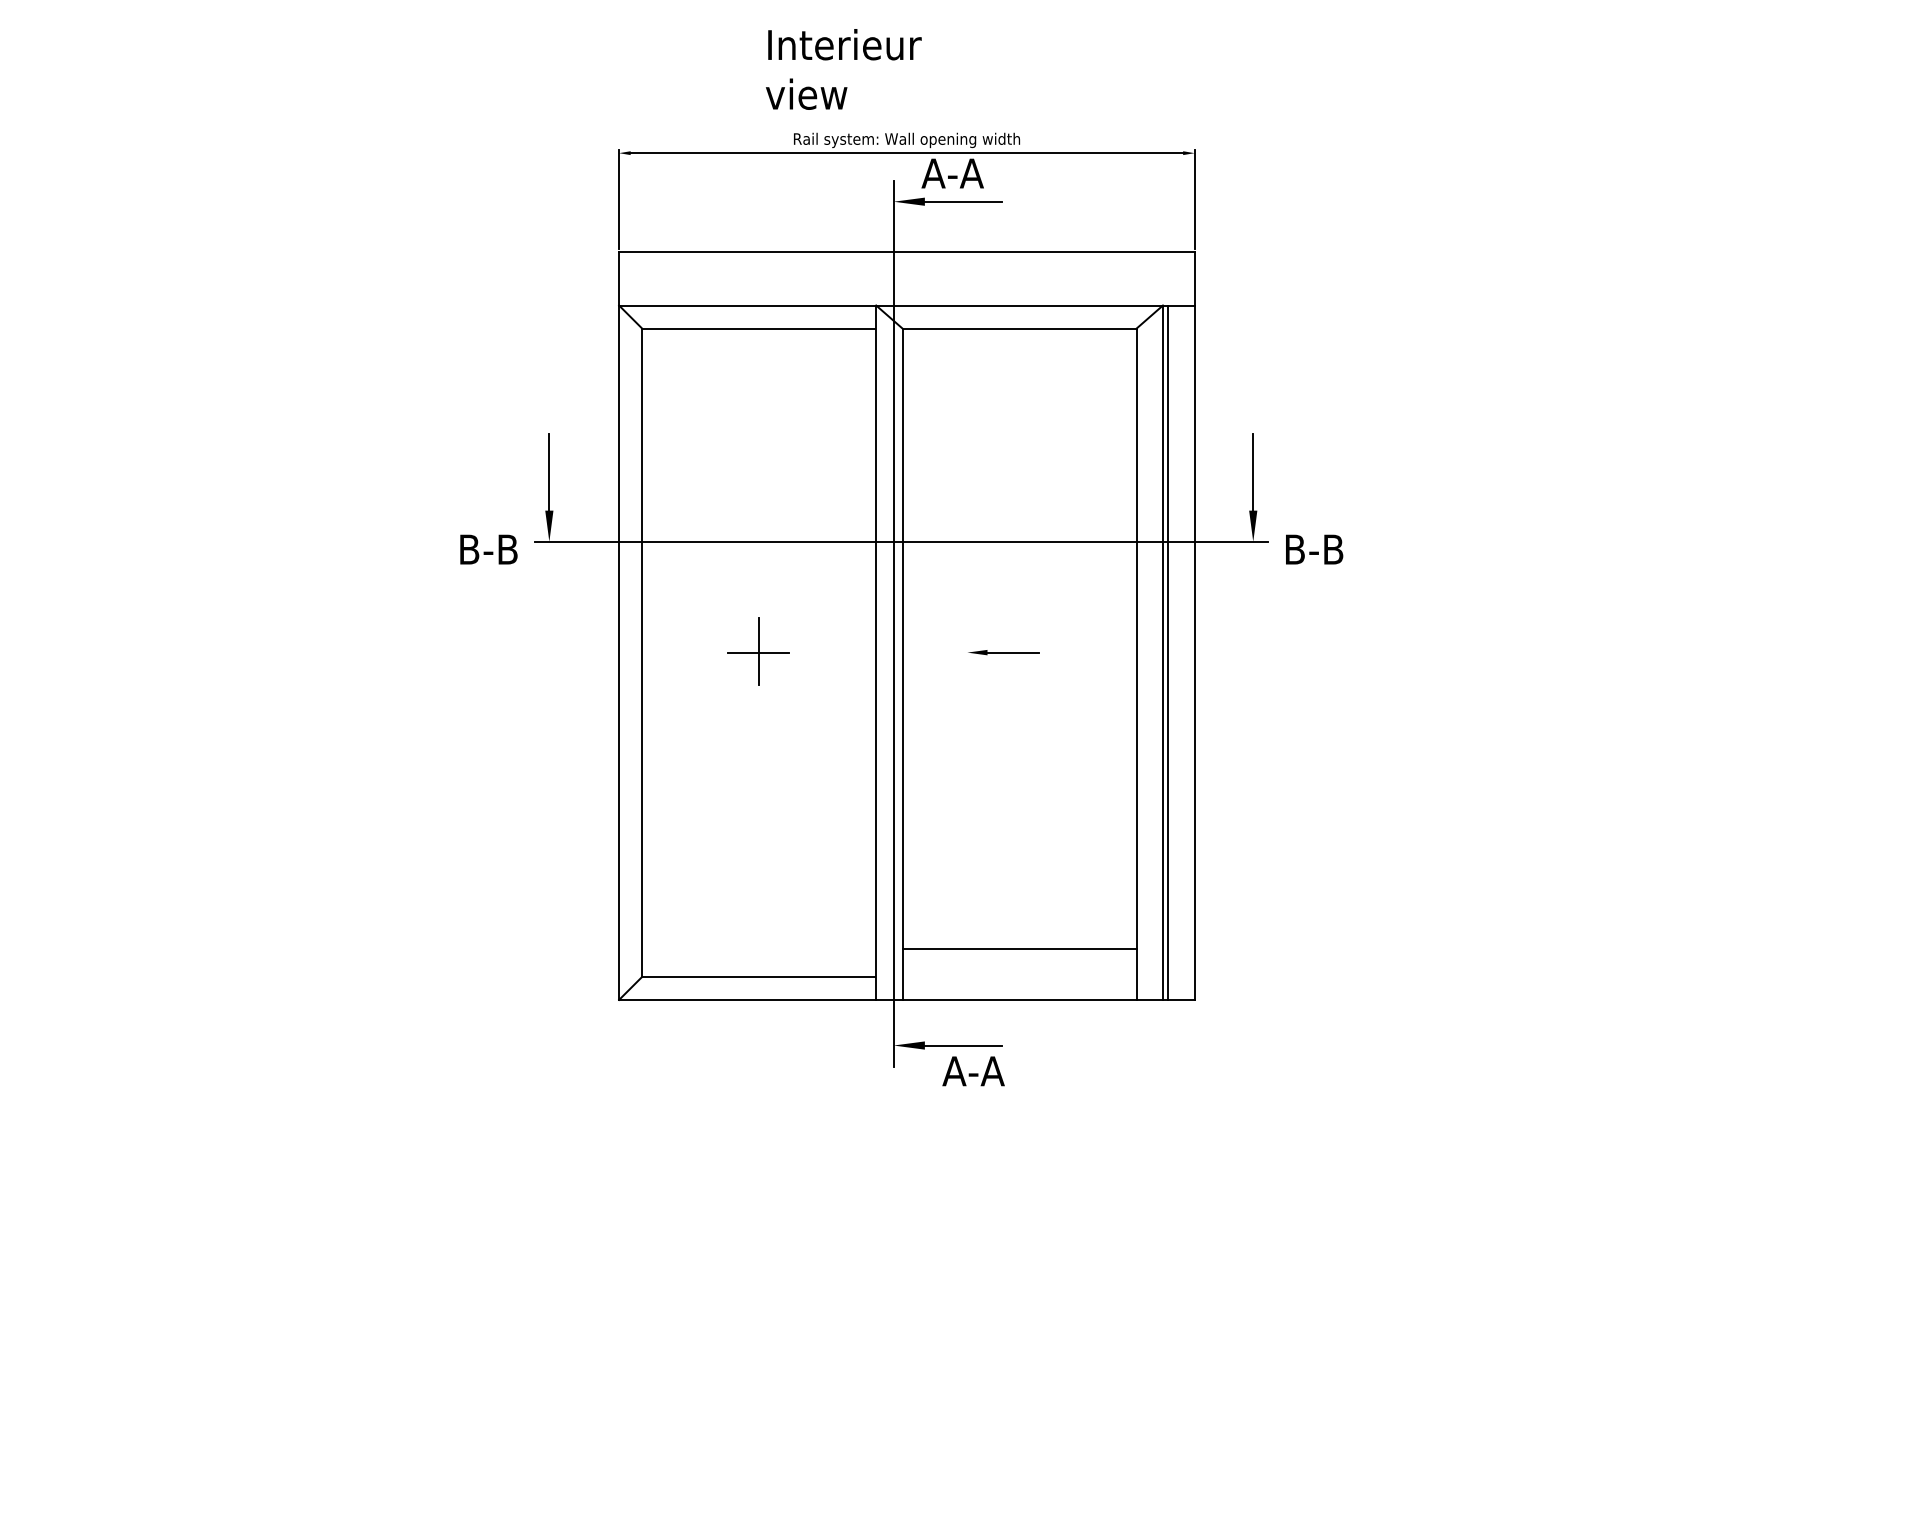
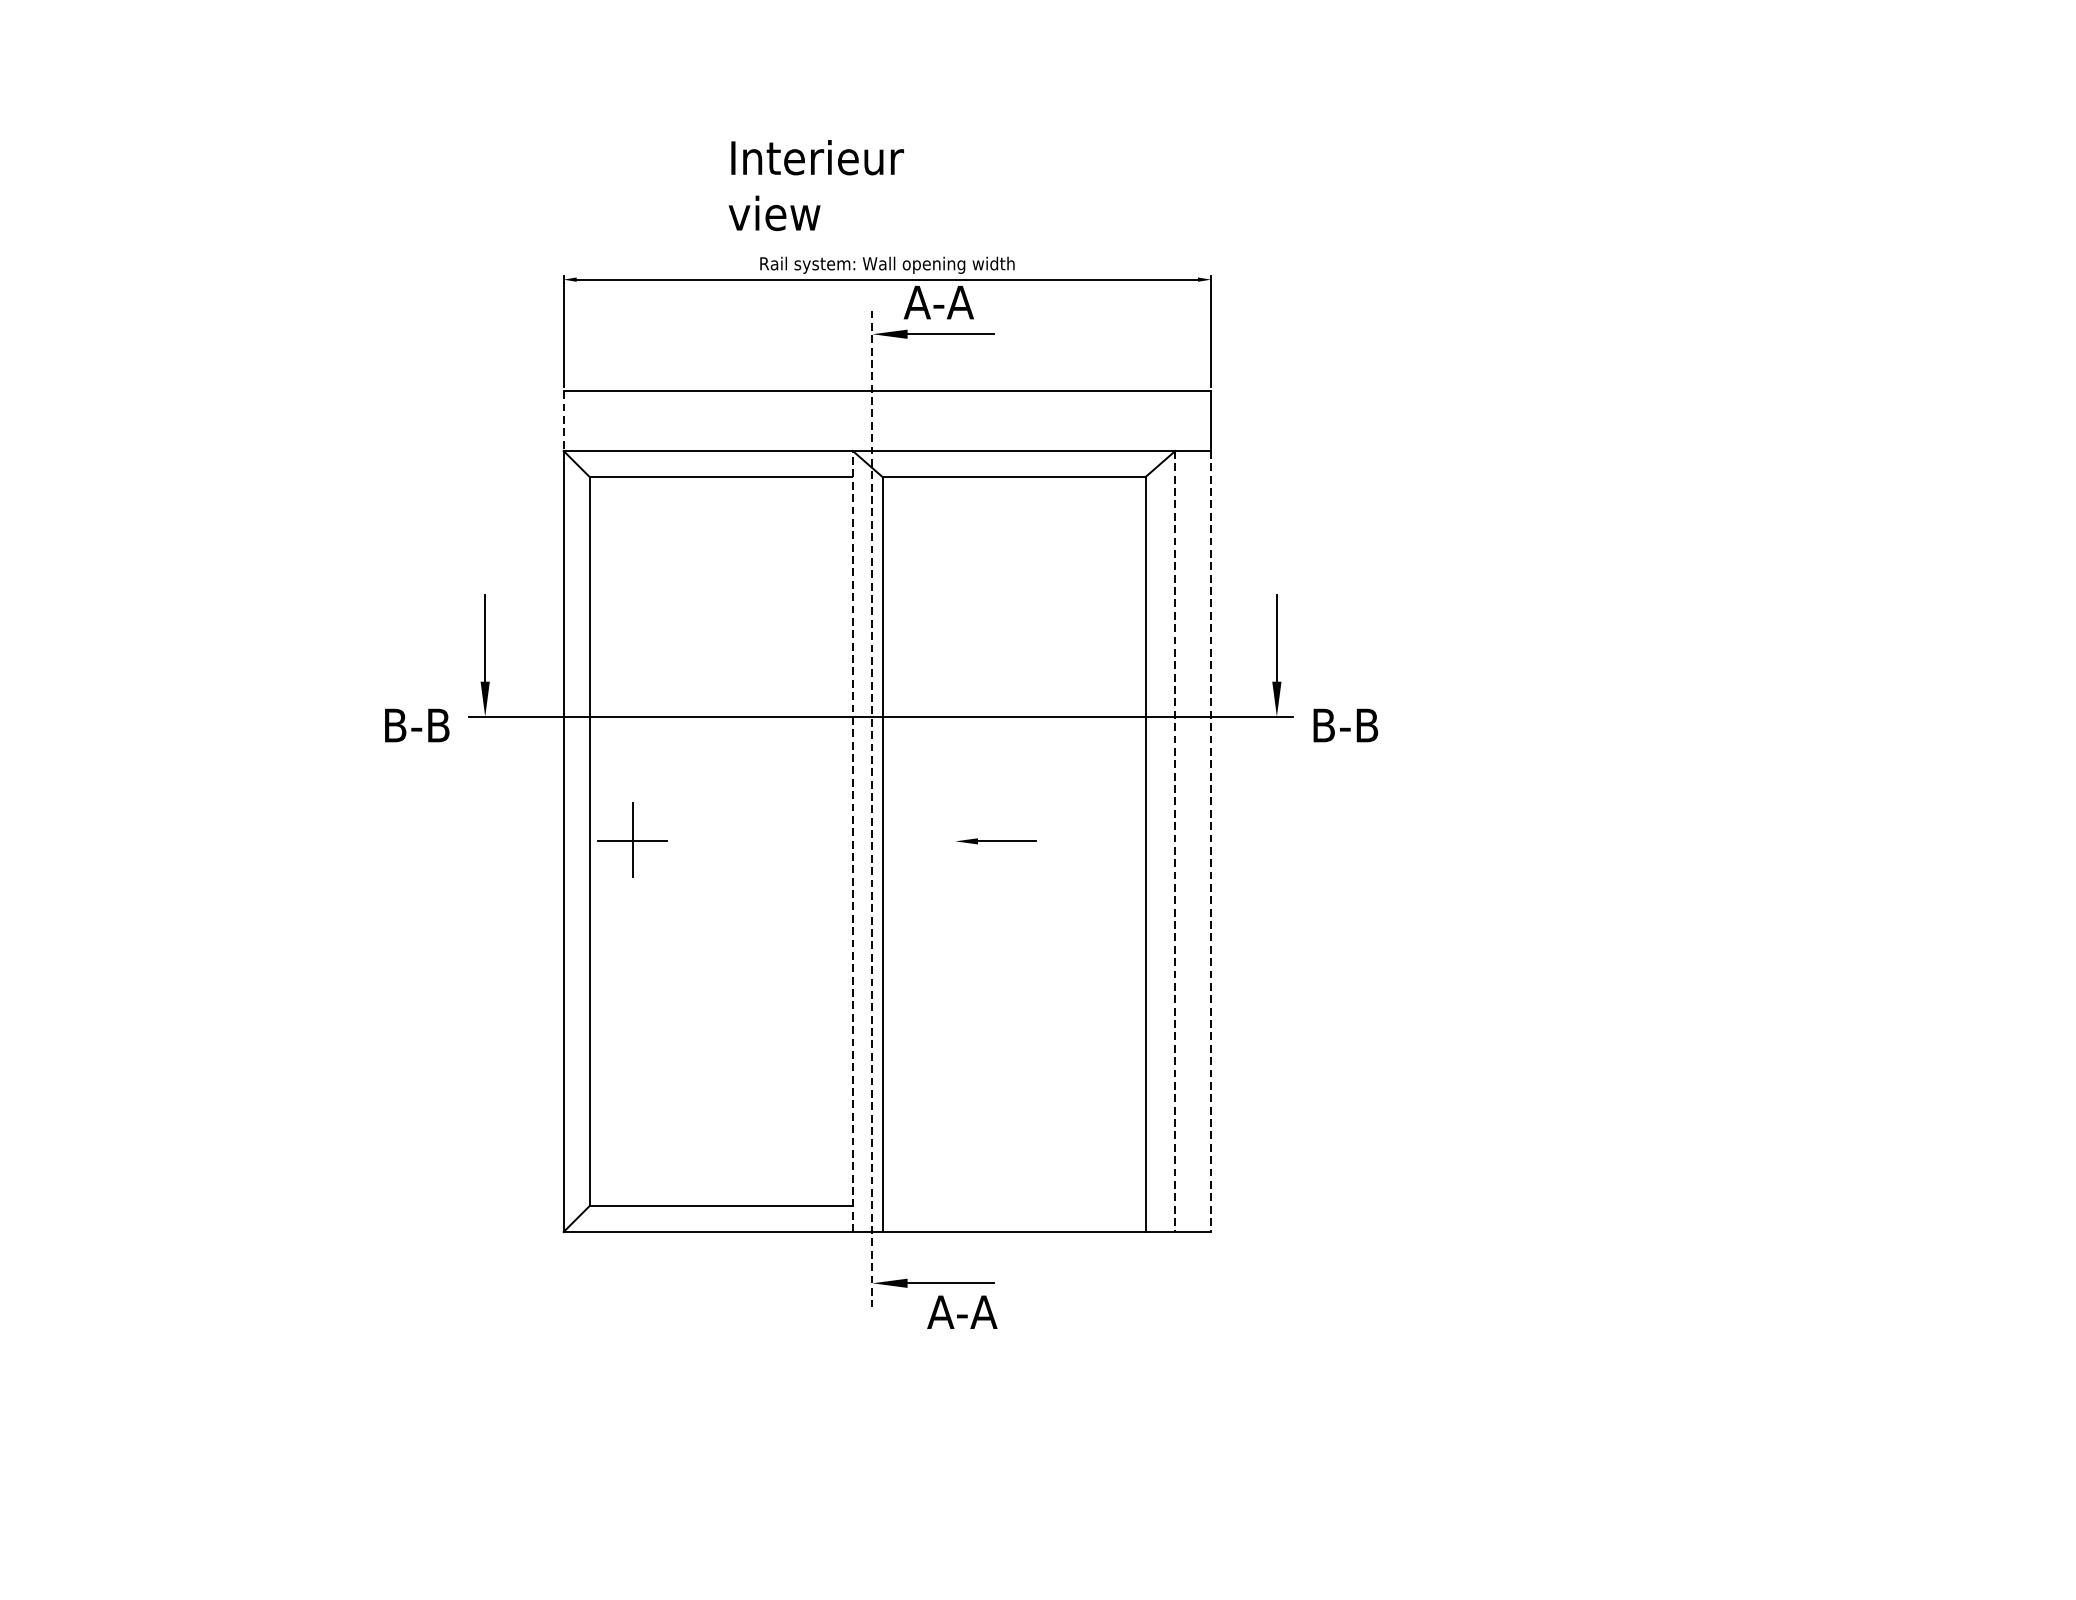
line: (619, 278) -> (564, 420), solid -> dashed
line: (893, 624) -> (872, 809), solid -> dashed
part: (758, 651) -> (632, 840), moved
line: (876, 652) -> (853, 841), solid -> dashed
line: (1168, 652) -> (1181, 841), removed
line: (1162, 653) -> (1174, 842), solid -> dashed
line: (1194, 653) -> (1210, 842), solid -> dashed
line: (1019, 949) -> (1013, 1175), removed

